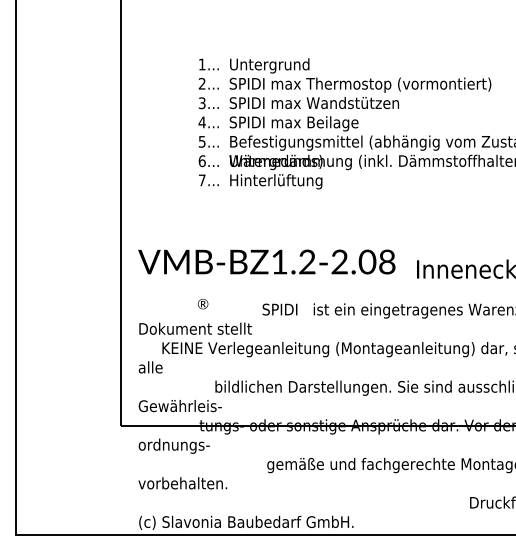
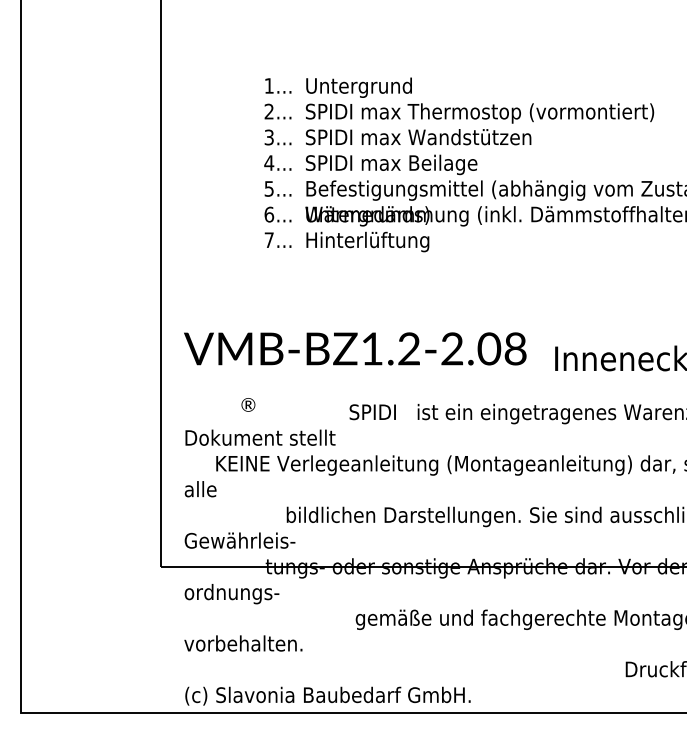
text: (203, 303) -> (248, 404), moved

